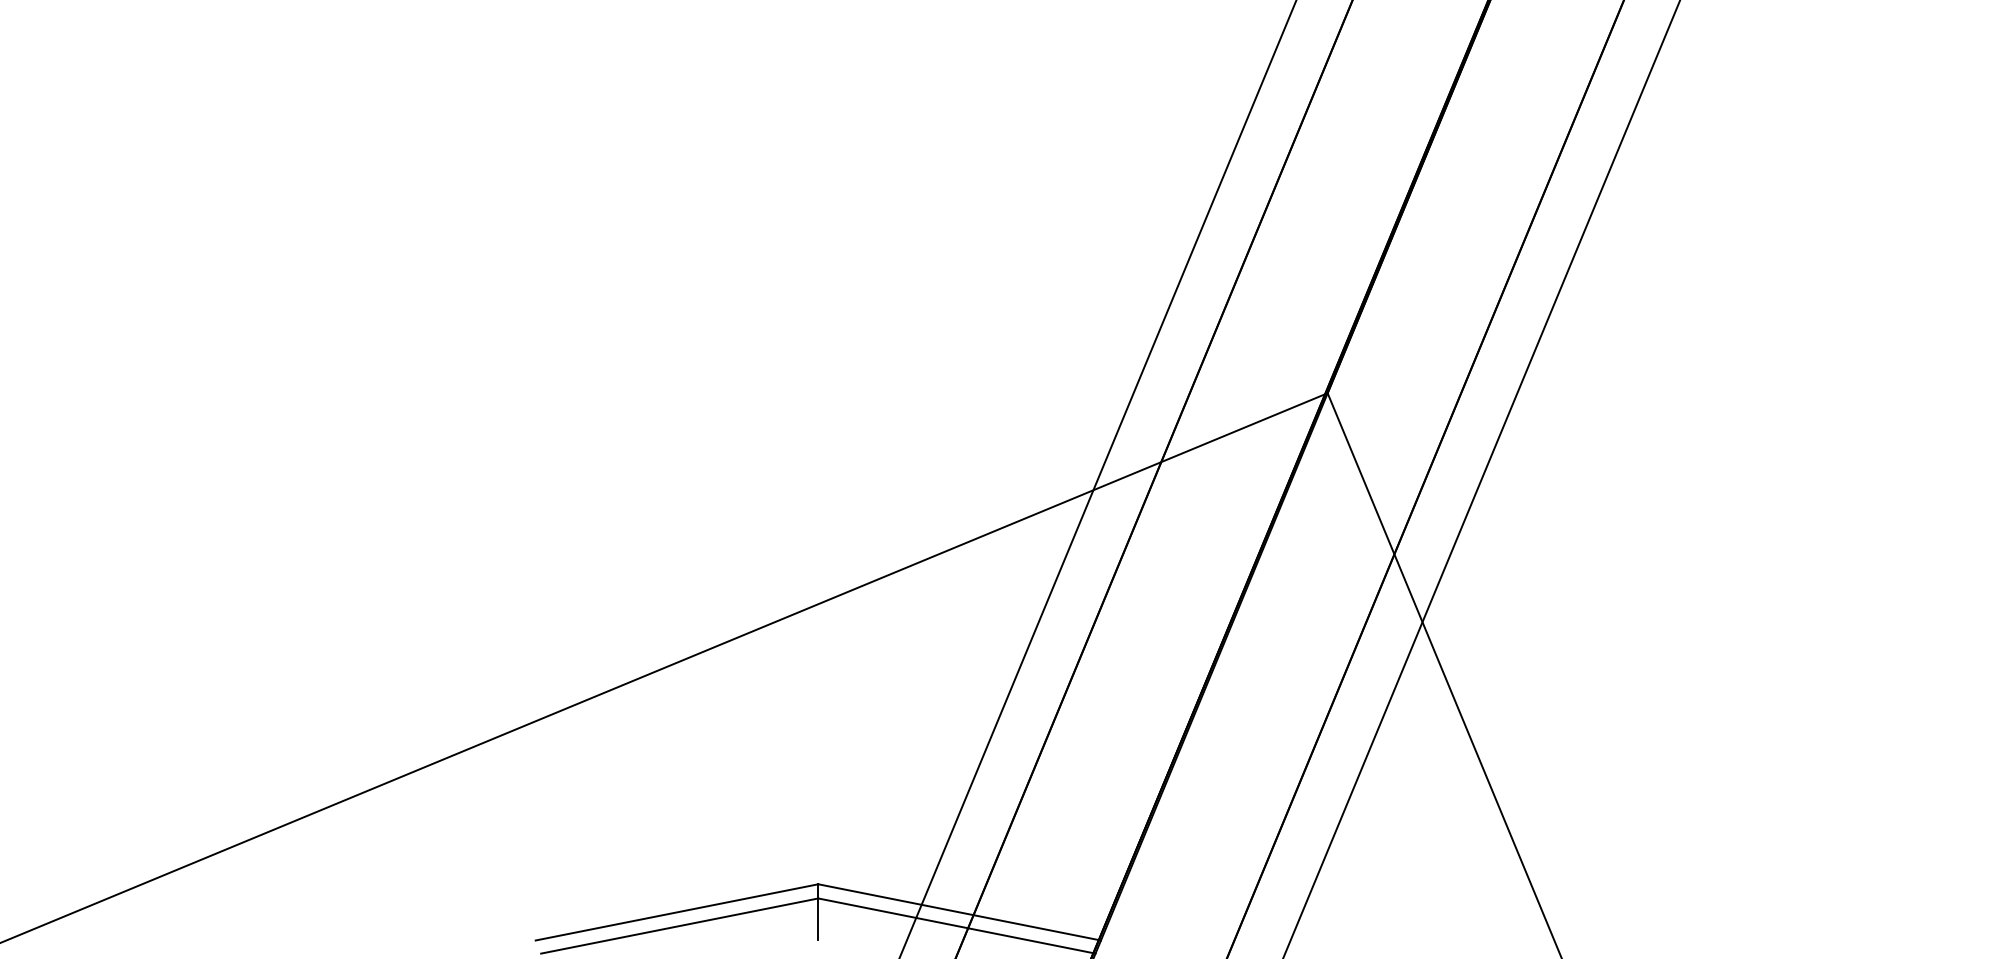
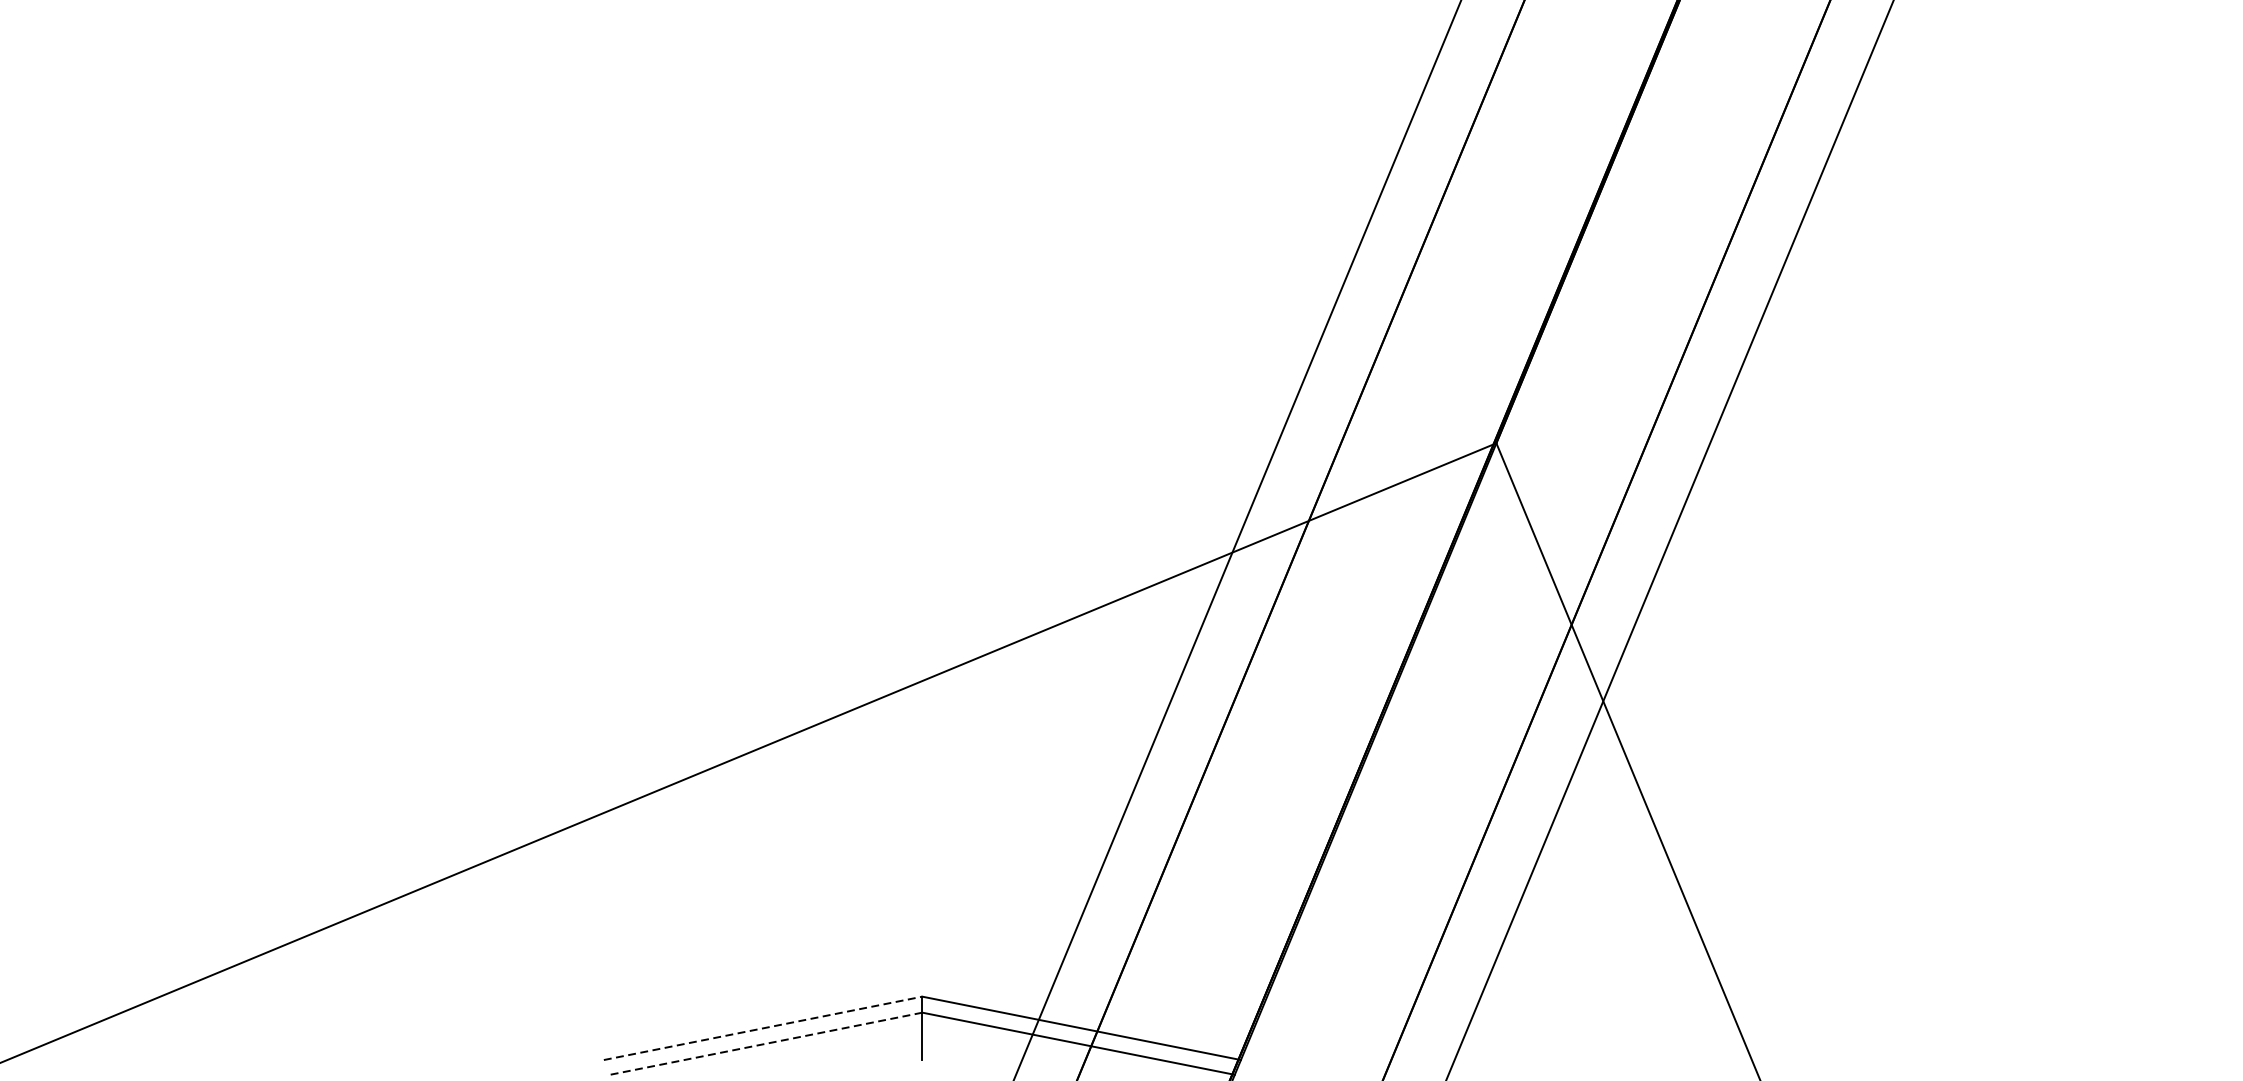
line: (677, 912) -> (763, 1028), solid -> dashed
line: (679, 926) -> (765, 1044), solid -> dashed

